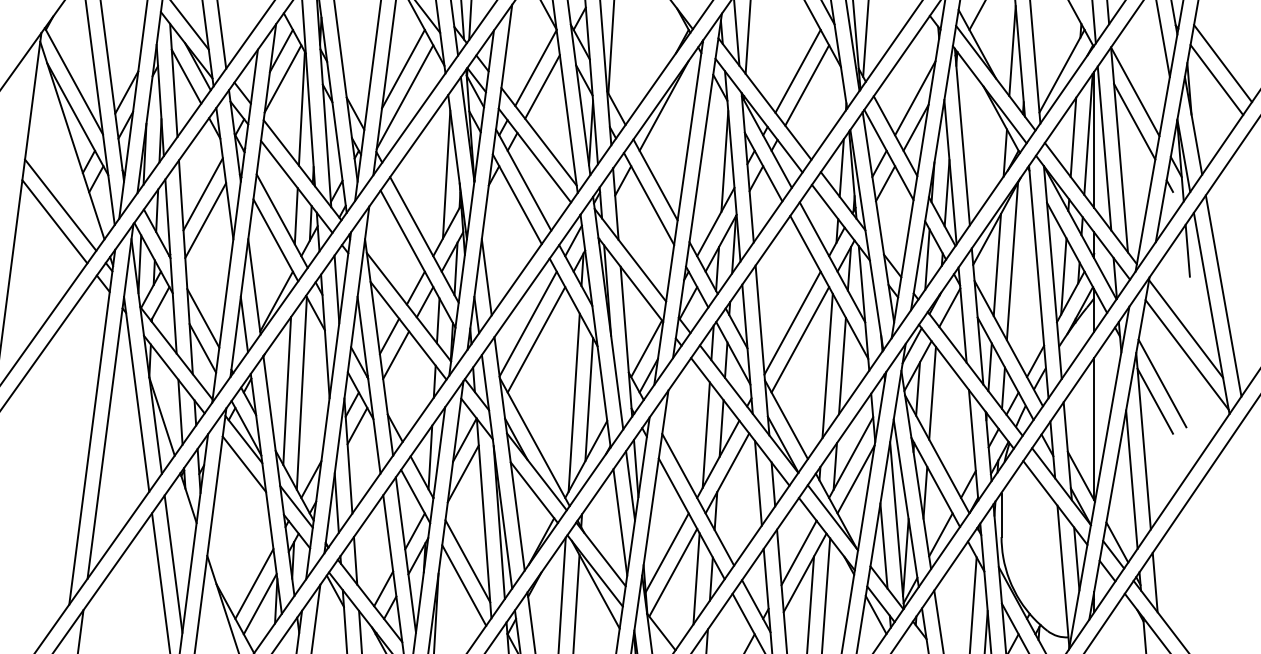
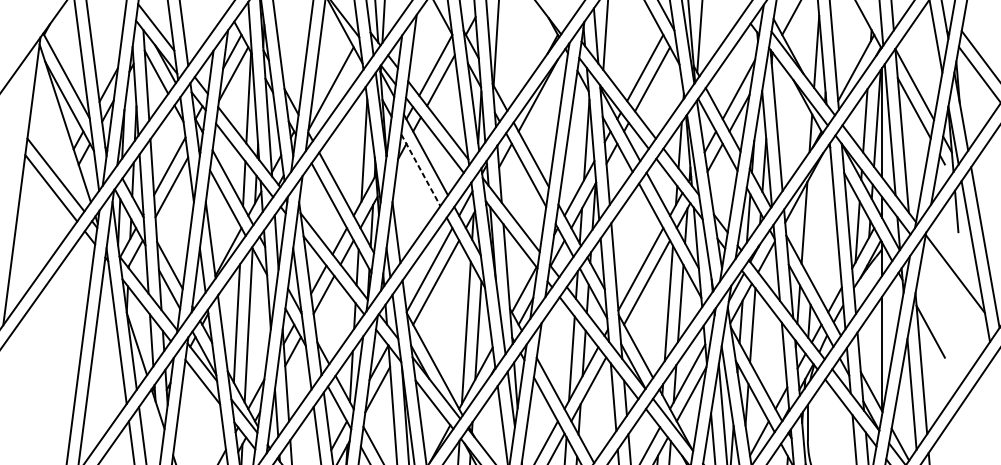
line: (403, 68) -> (329, 65), removed
line: (517, 199) -> (421, 170), solid -> dashed
line: (1012, 261) -> (816, 220), removed
line: (1186, 354) -> (955, 294), removed
line: (1162, 383) -> (936, 317), removed

